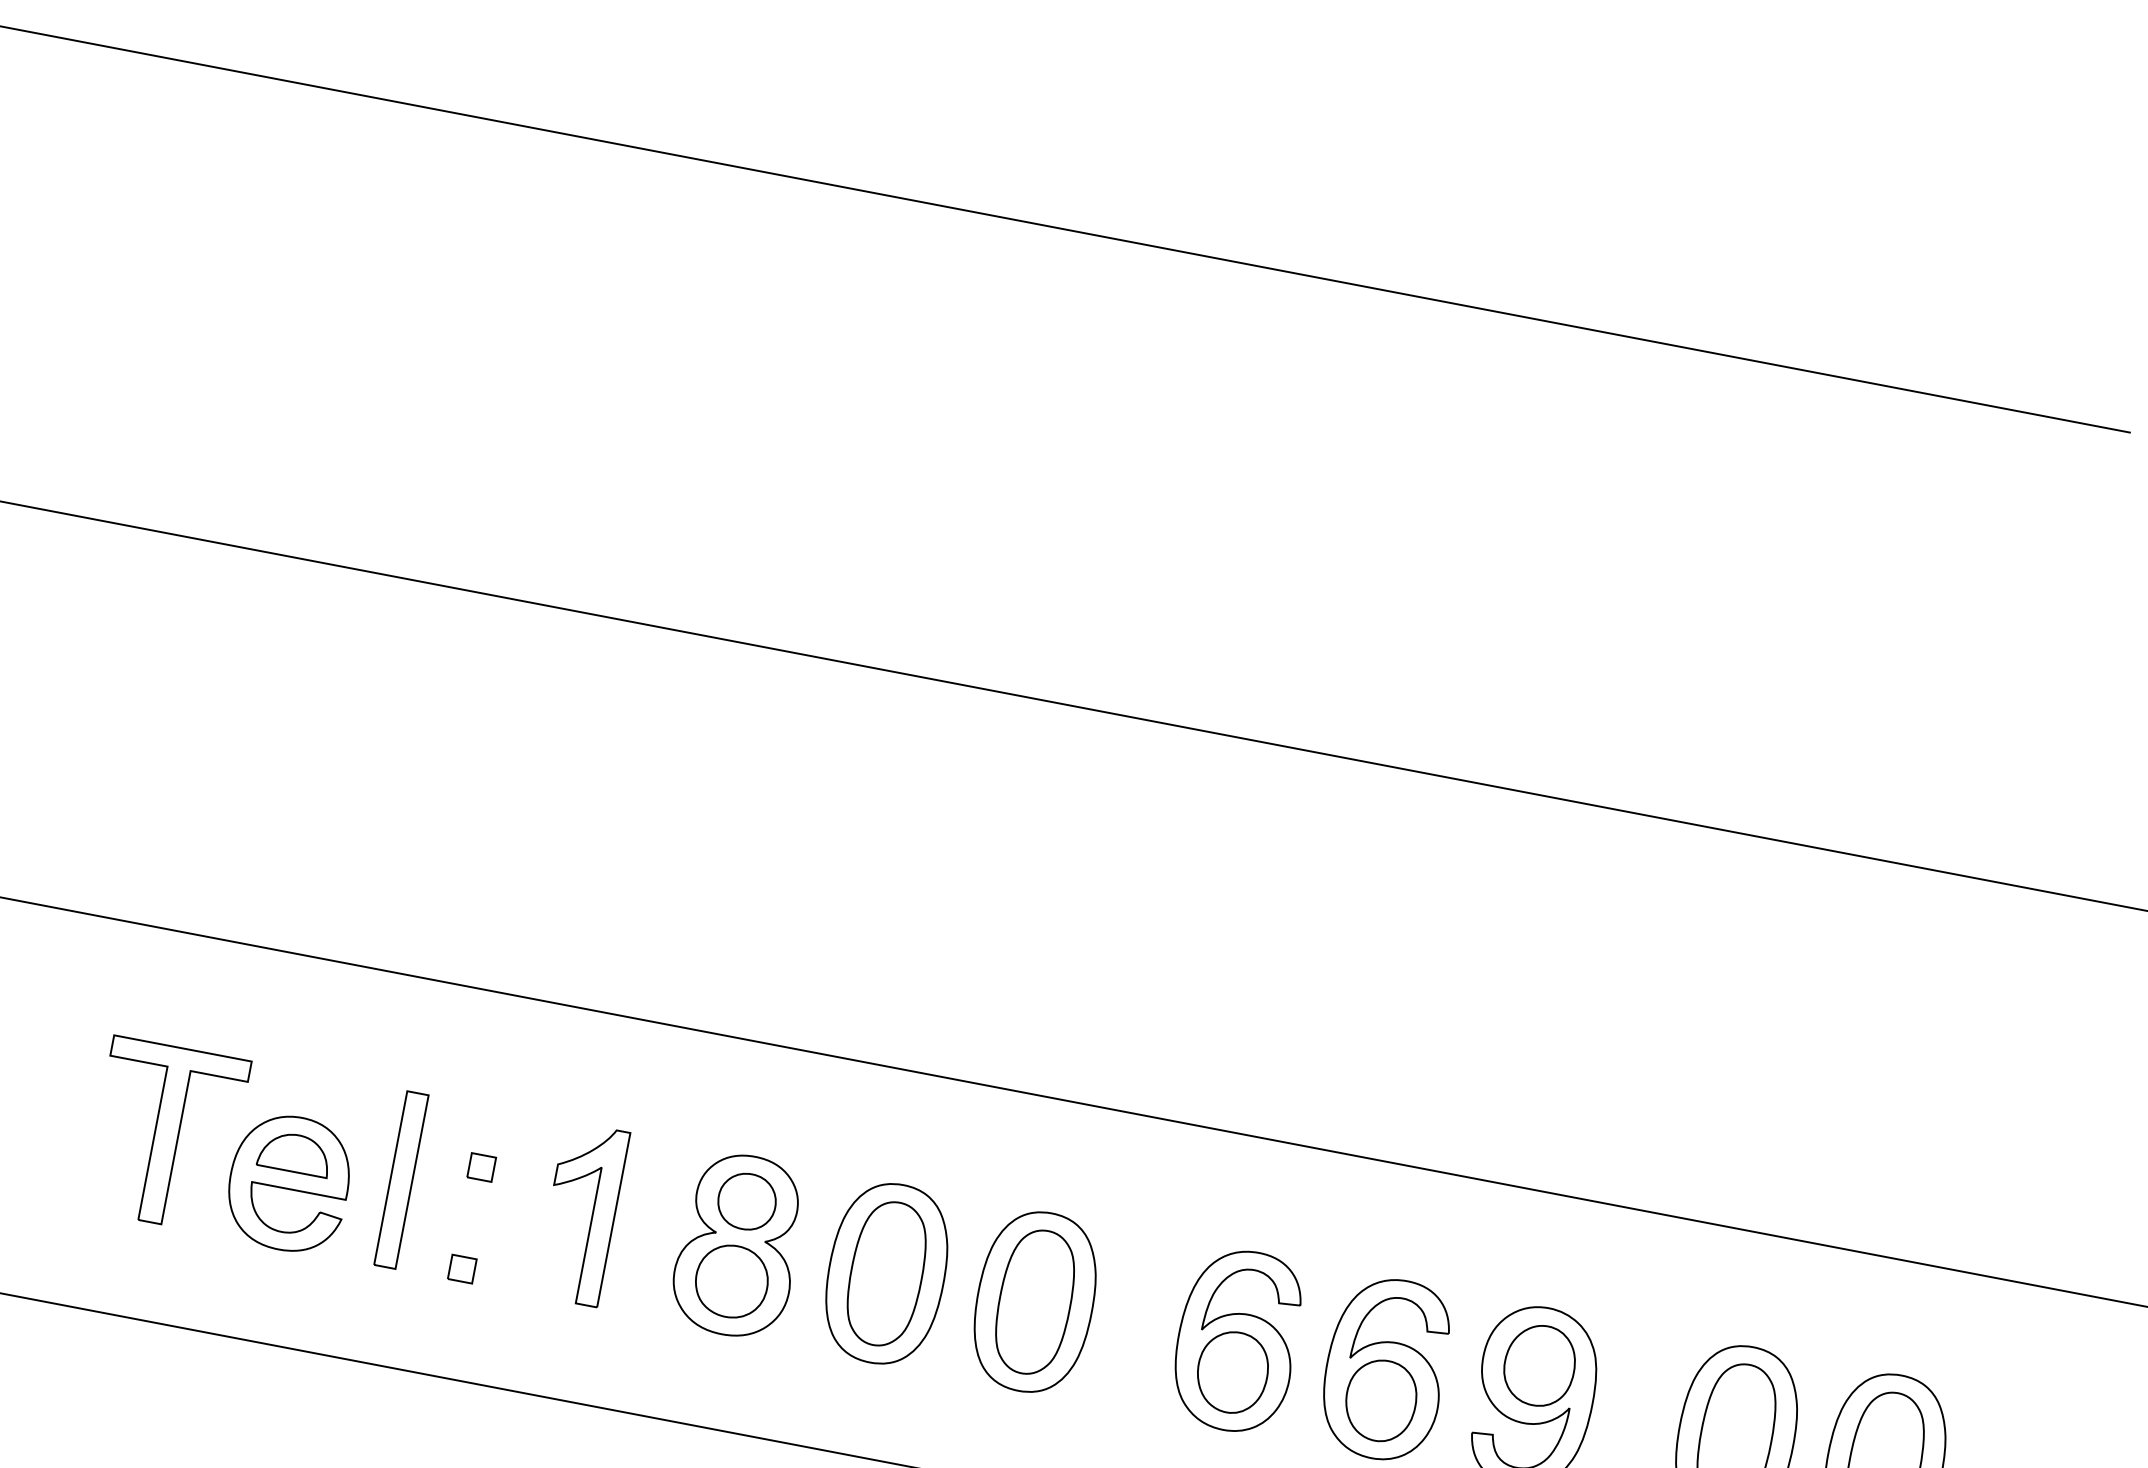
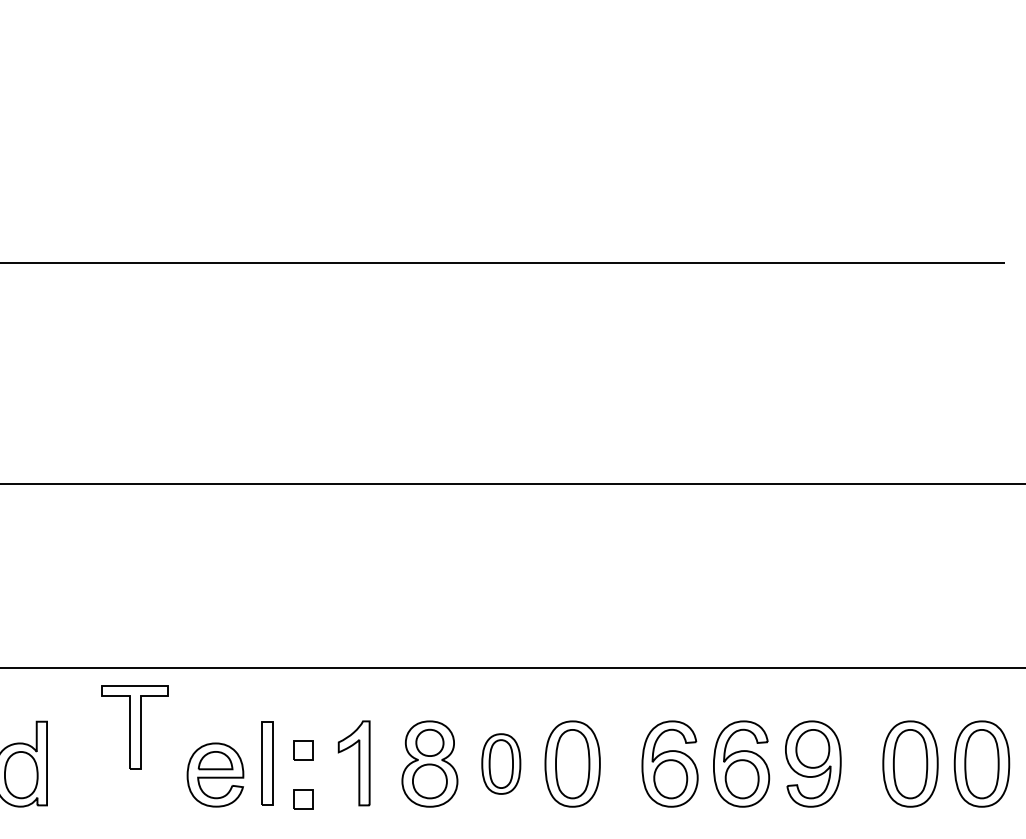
part: (164, 1134) -> (134, 727), moved
part: (481, 1167) -> (303, 750), size x1.6
part: (462, 1269) -> (303, 799), size x1.6
part: (887, 1272) -> (501, 763), size x0.7

